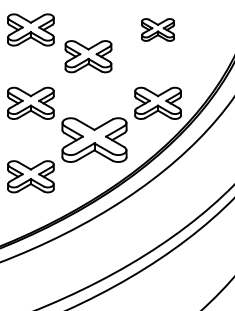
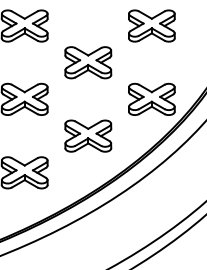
part: (157, 29) -> (151, 25), size x1.43
part: (88, 56) -> (88, 62), moved
part: (94, 139) -> (88, 135), size x0.71

